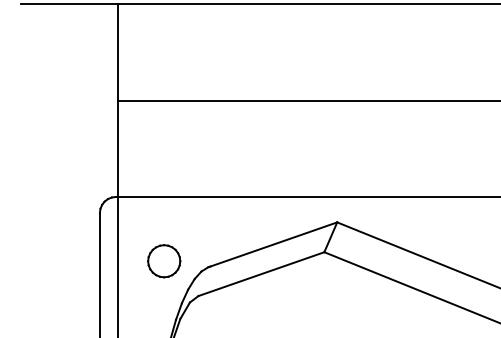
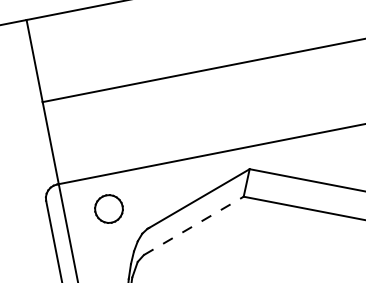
part: (164, 261) -> (109, 209), moved
line: (261, 274) -> (193, 226), solid -> dashed

